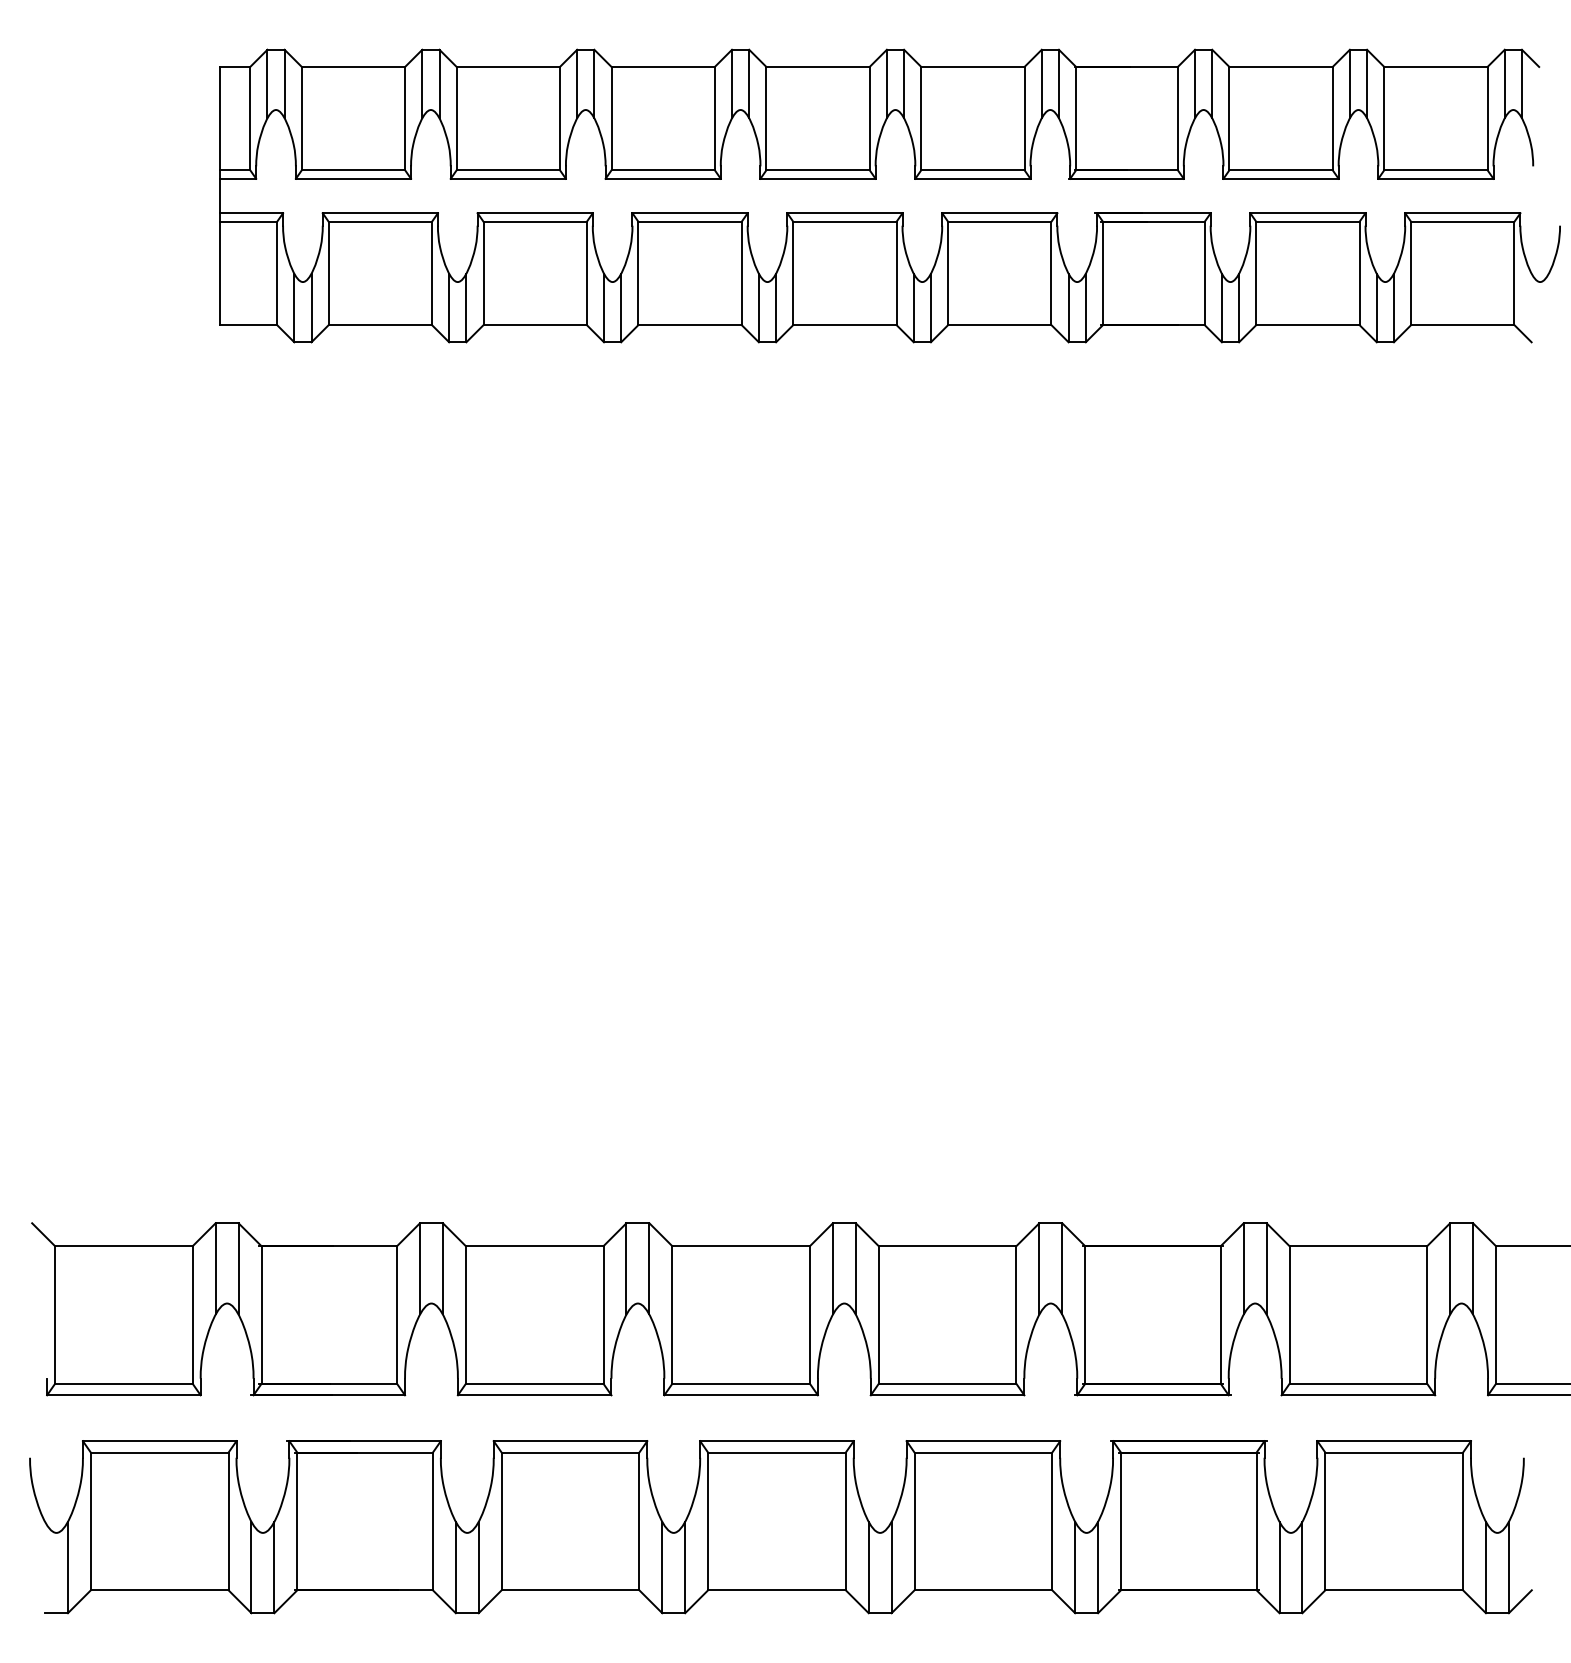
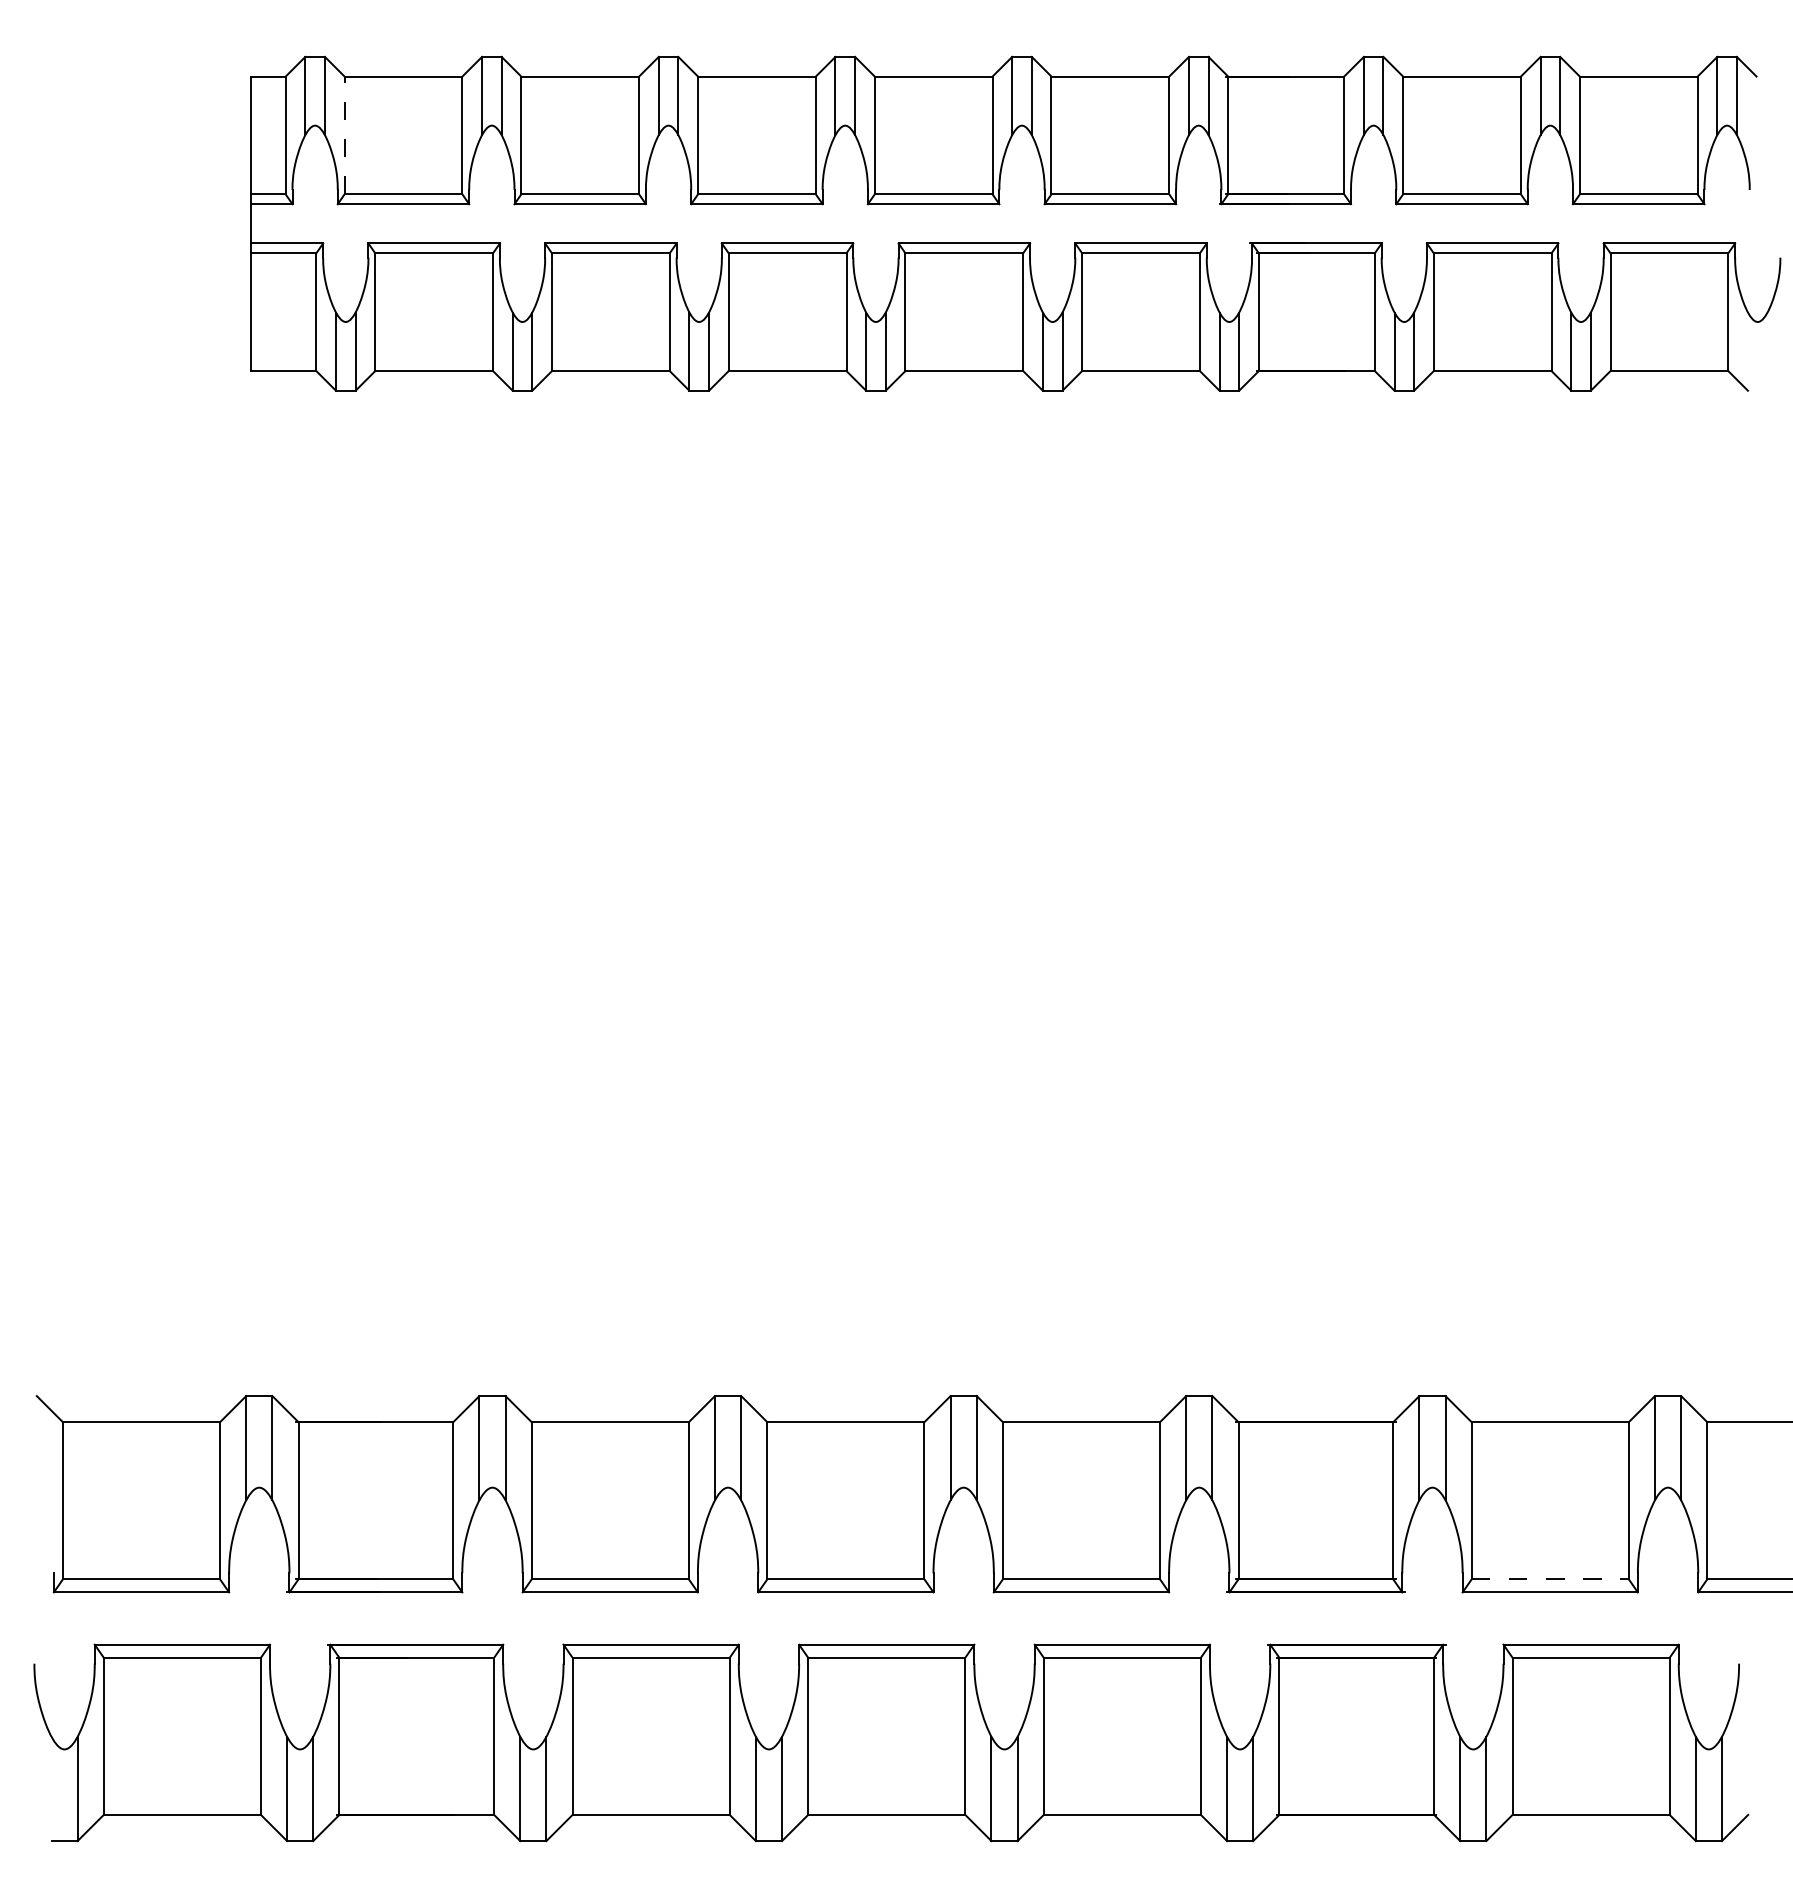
line: (301, 118) -> (344, 135), solid -> dashed
line: (1358, 1384) -> (1550, 1579), solid -> dashed

